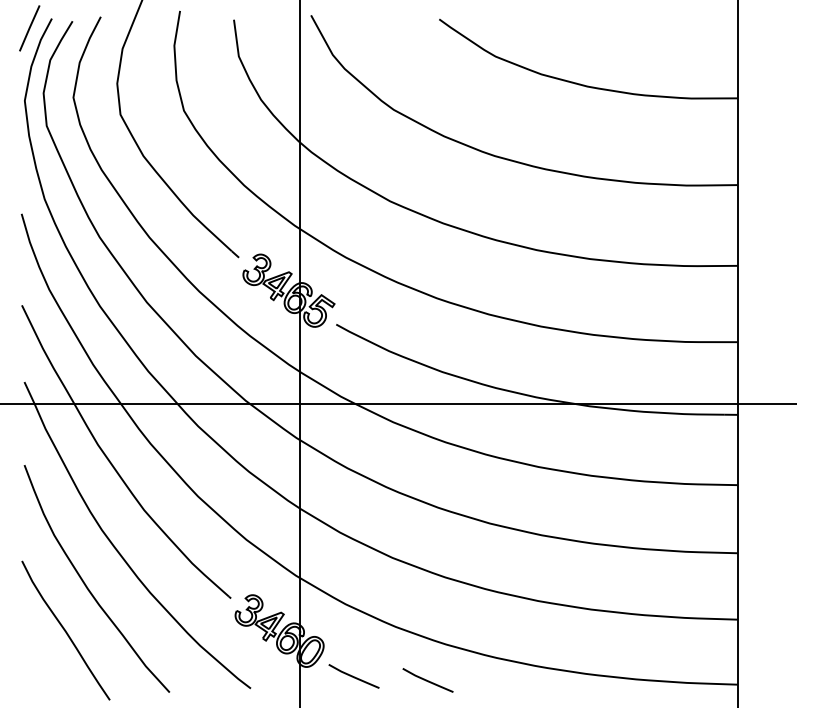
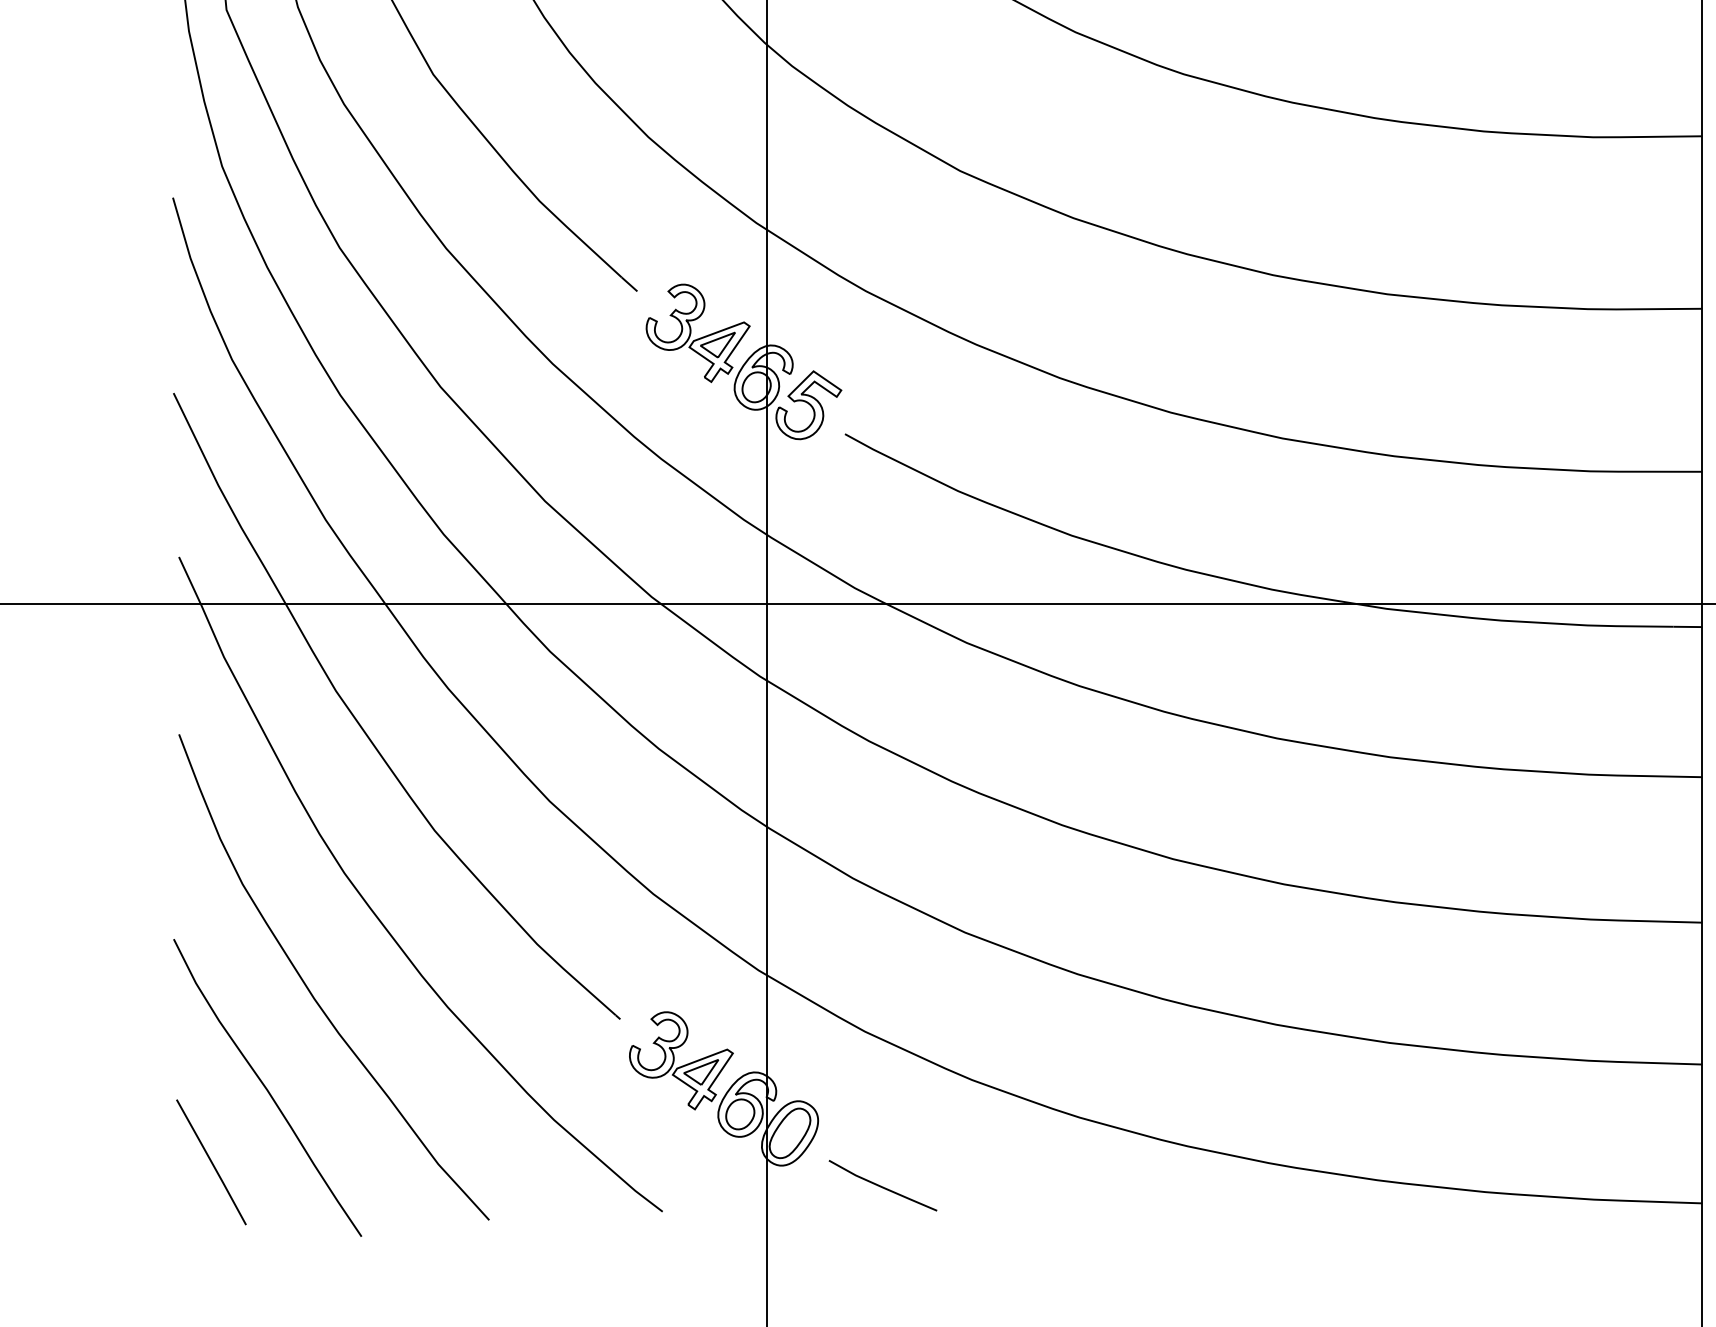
line: (39, 665) -> (211, 1162), added
line: (427, 680) -> (1039, 1194), removed

